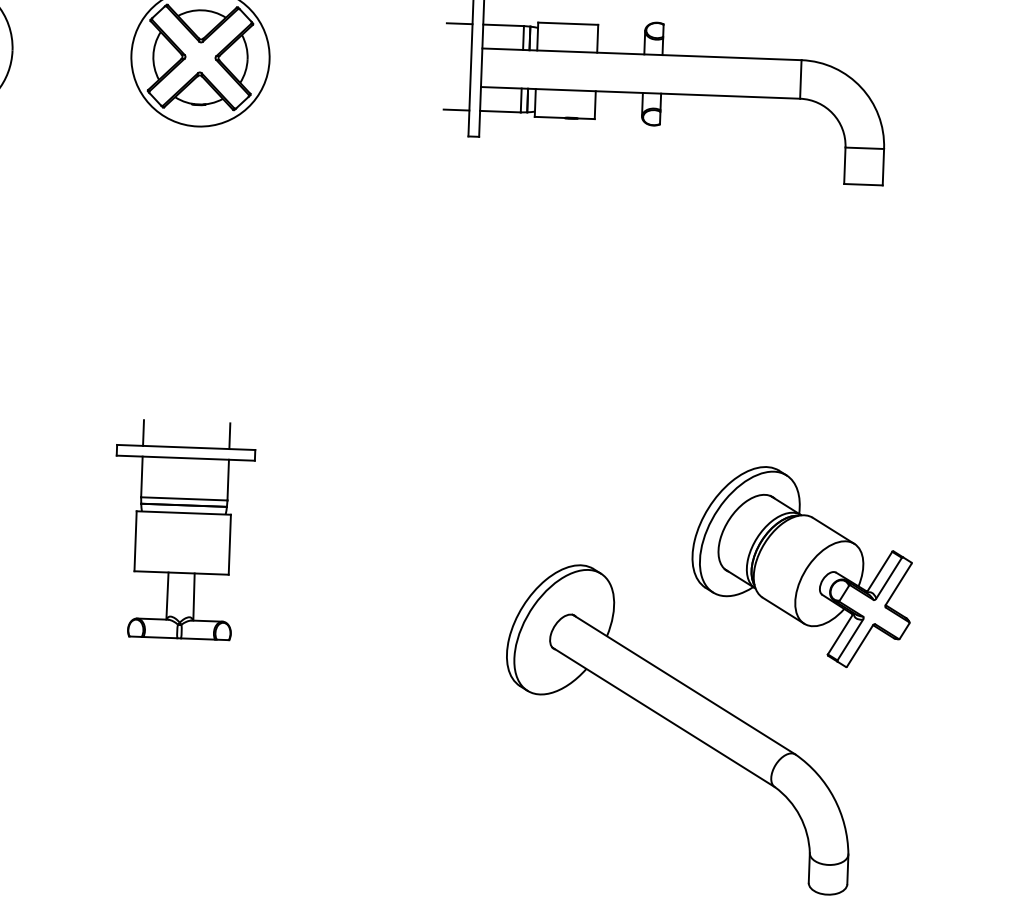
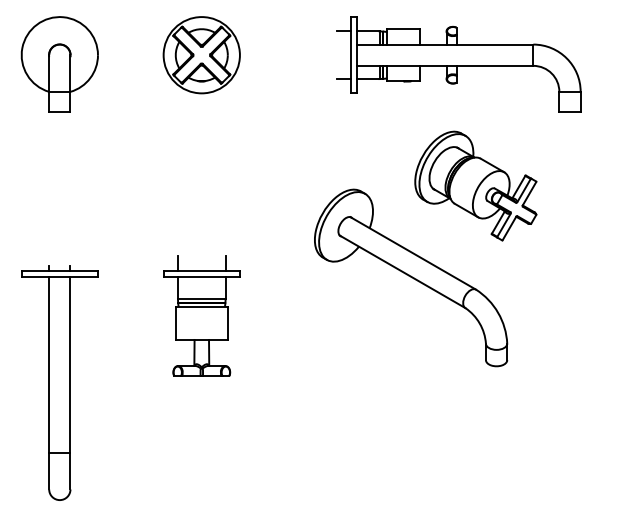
part: (695, 688) -> (419, 255), moved

